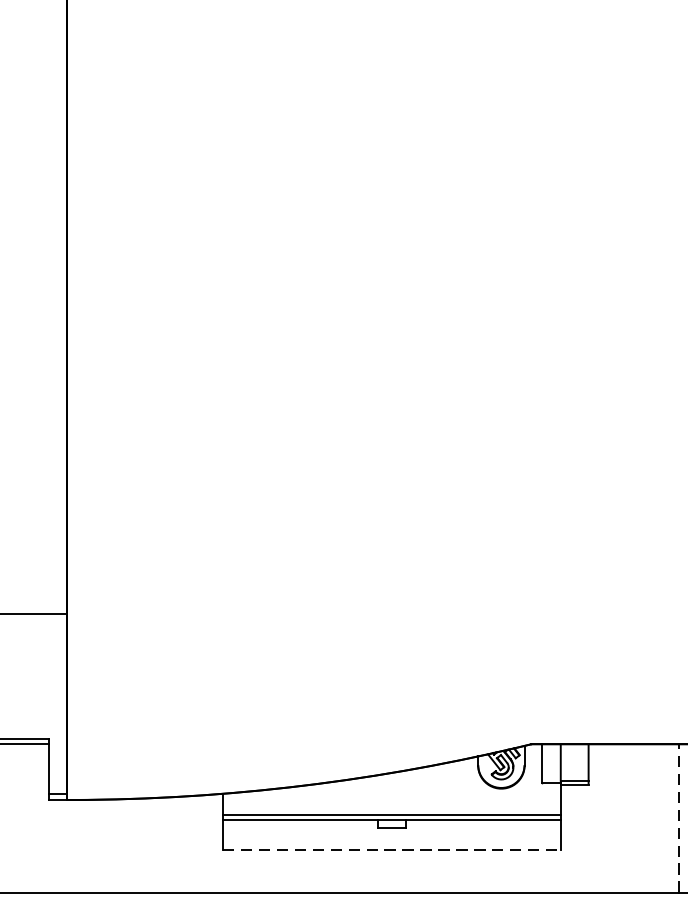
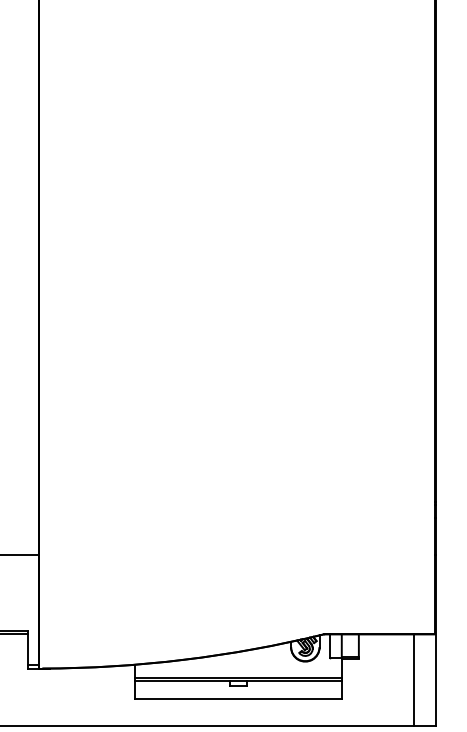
line: (679, 817) -> (414, 679), dashed -> solid
line: (392, 850) -> (238, 699), dashed -> solid

